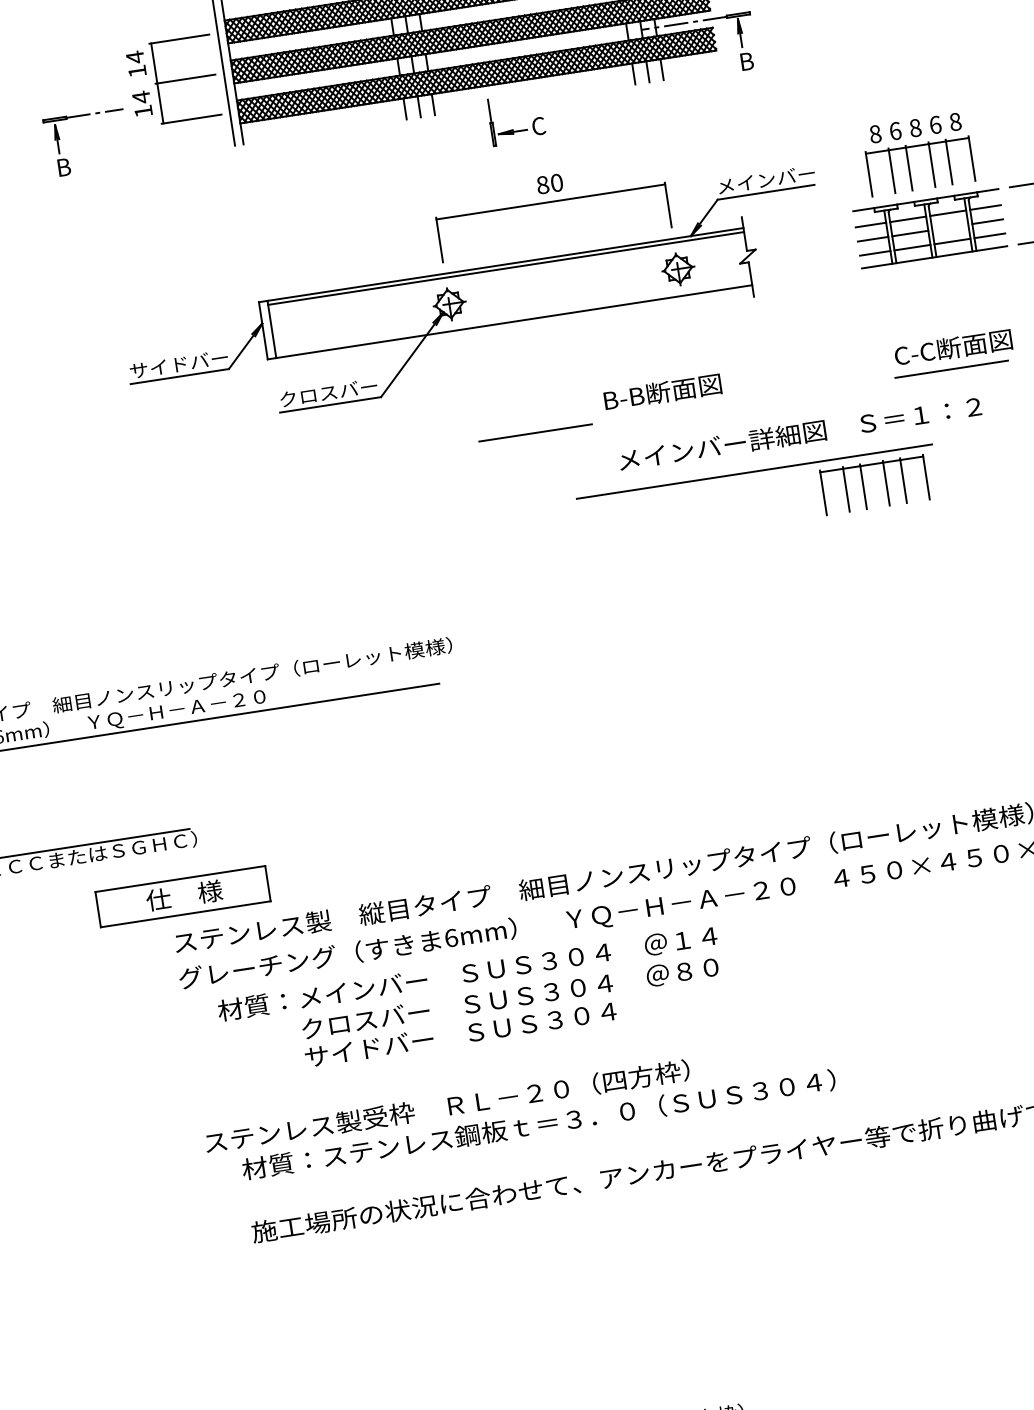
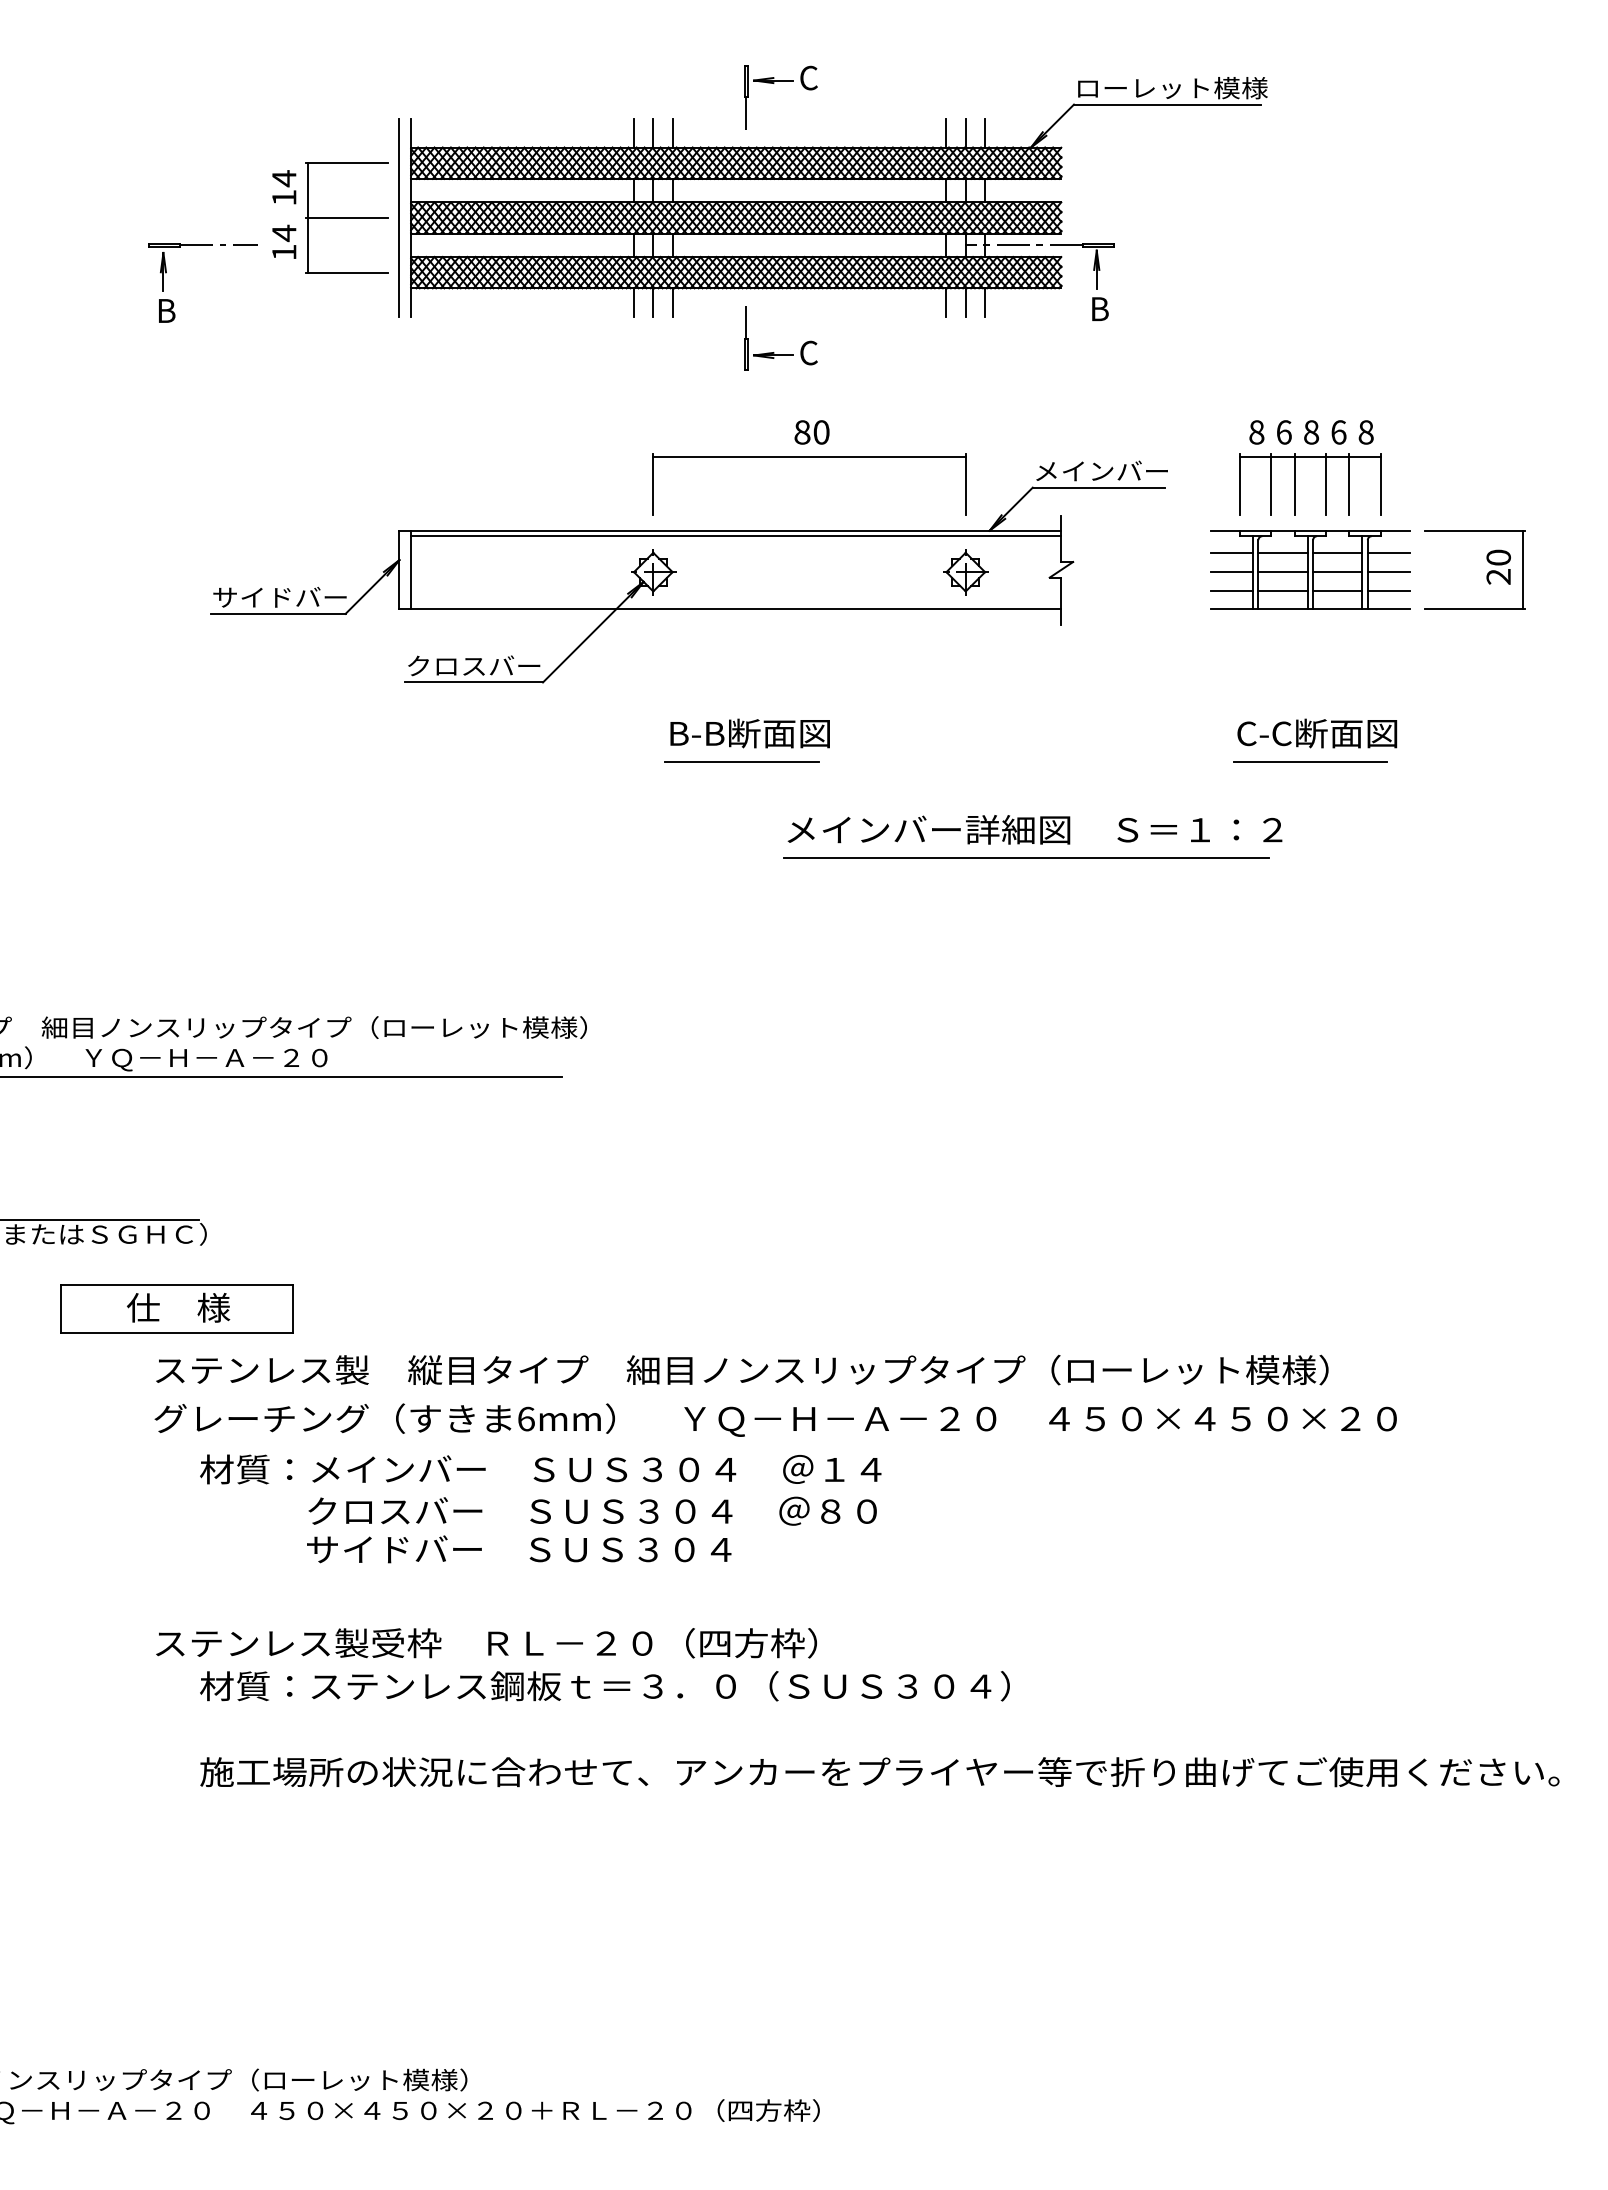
line: (950, 227) -> (1337, 572), added
text: (662, 392) -> (749, 733), moved
text: (799, 433) -> (1034, 829), moved
part: (863, 486) -> (1169, 900), removed

